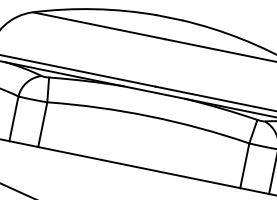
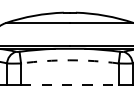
arc: (148, 116) -> (69, 60), solid -> dashed
line: (138, 168) -> (69, 85), solid -> dashed

